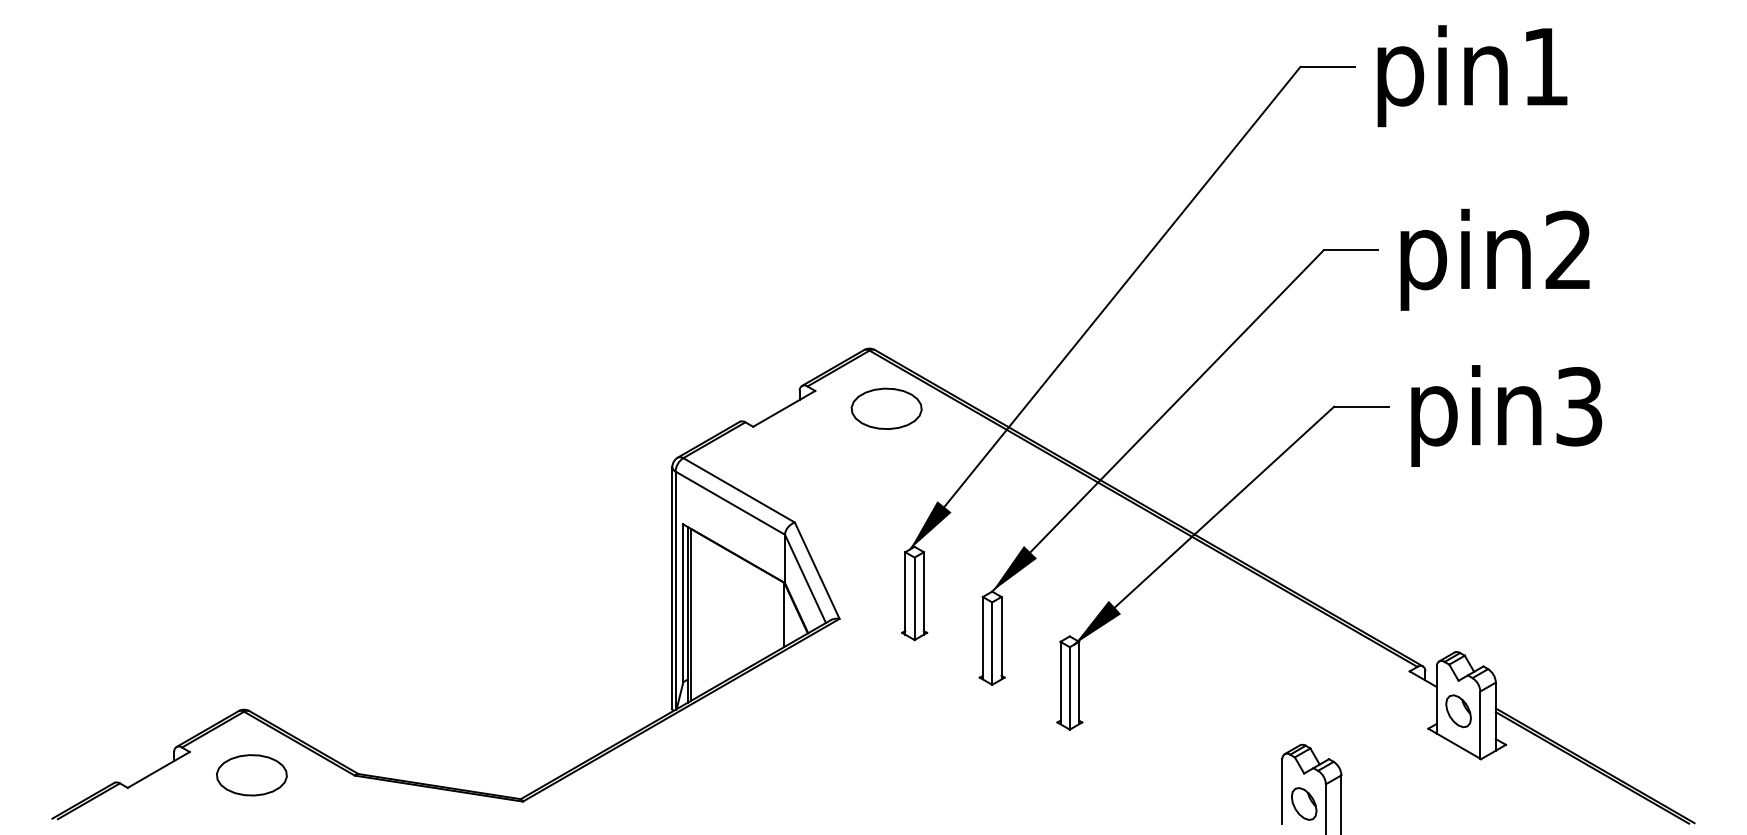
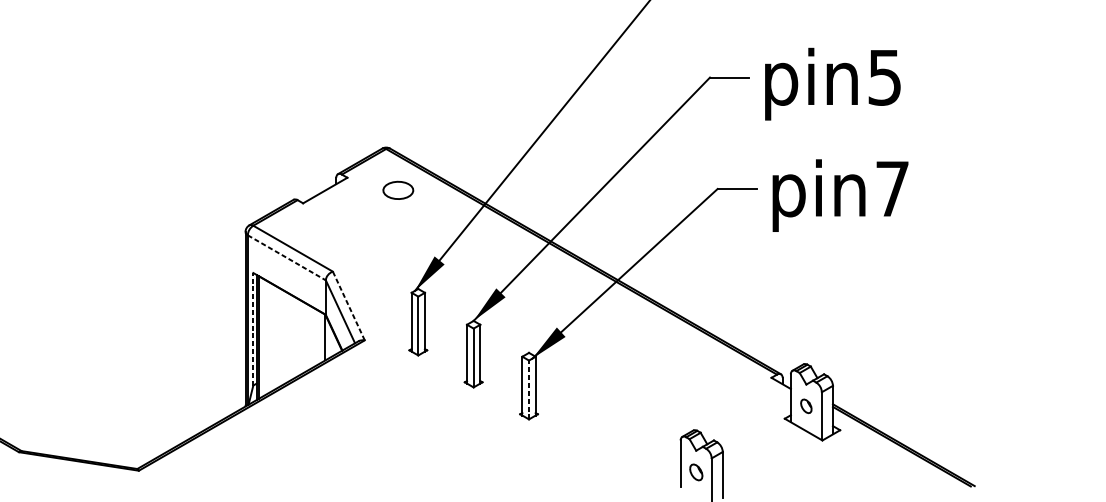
text: (1567, 250) -> (884, 77), pin2 -> pin5
text: (1579, 406) -> (892, 188), pin3 -> pin7
part: (886, 408) -> (398, 190), size x0.6
line: (730, 503) -> (286, 258), solid -> dashed
line: (817, 570) -> (349, 305), solid -> dashed
line: (683, 603) -> (253, 329), solid -> dashed
line: (1069, 687) -> (528, 389), solid -> dashed
part: (1458, 711) -> (806, 406), size x0.6
part: (1304, 803) -> (696, 472), size x0.7

